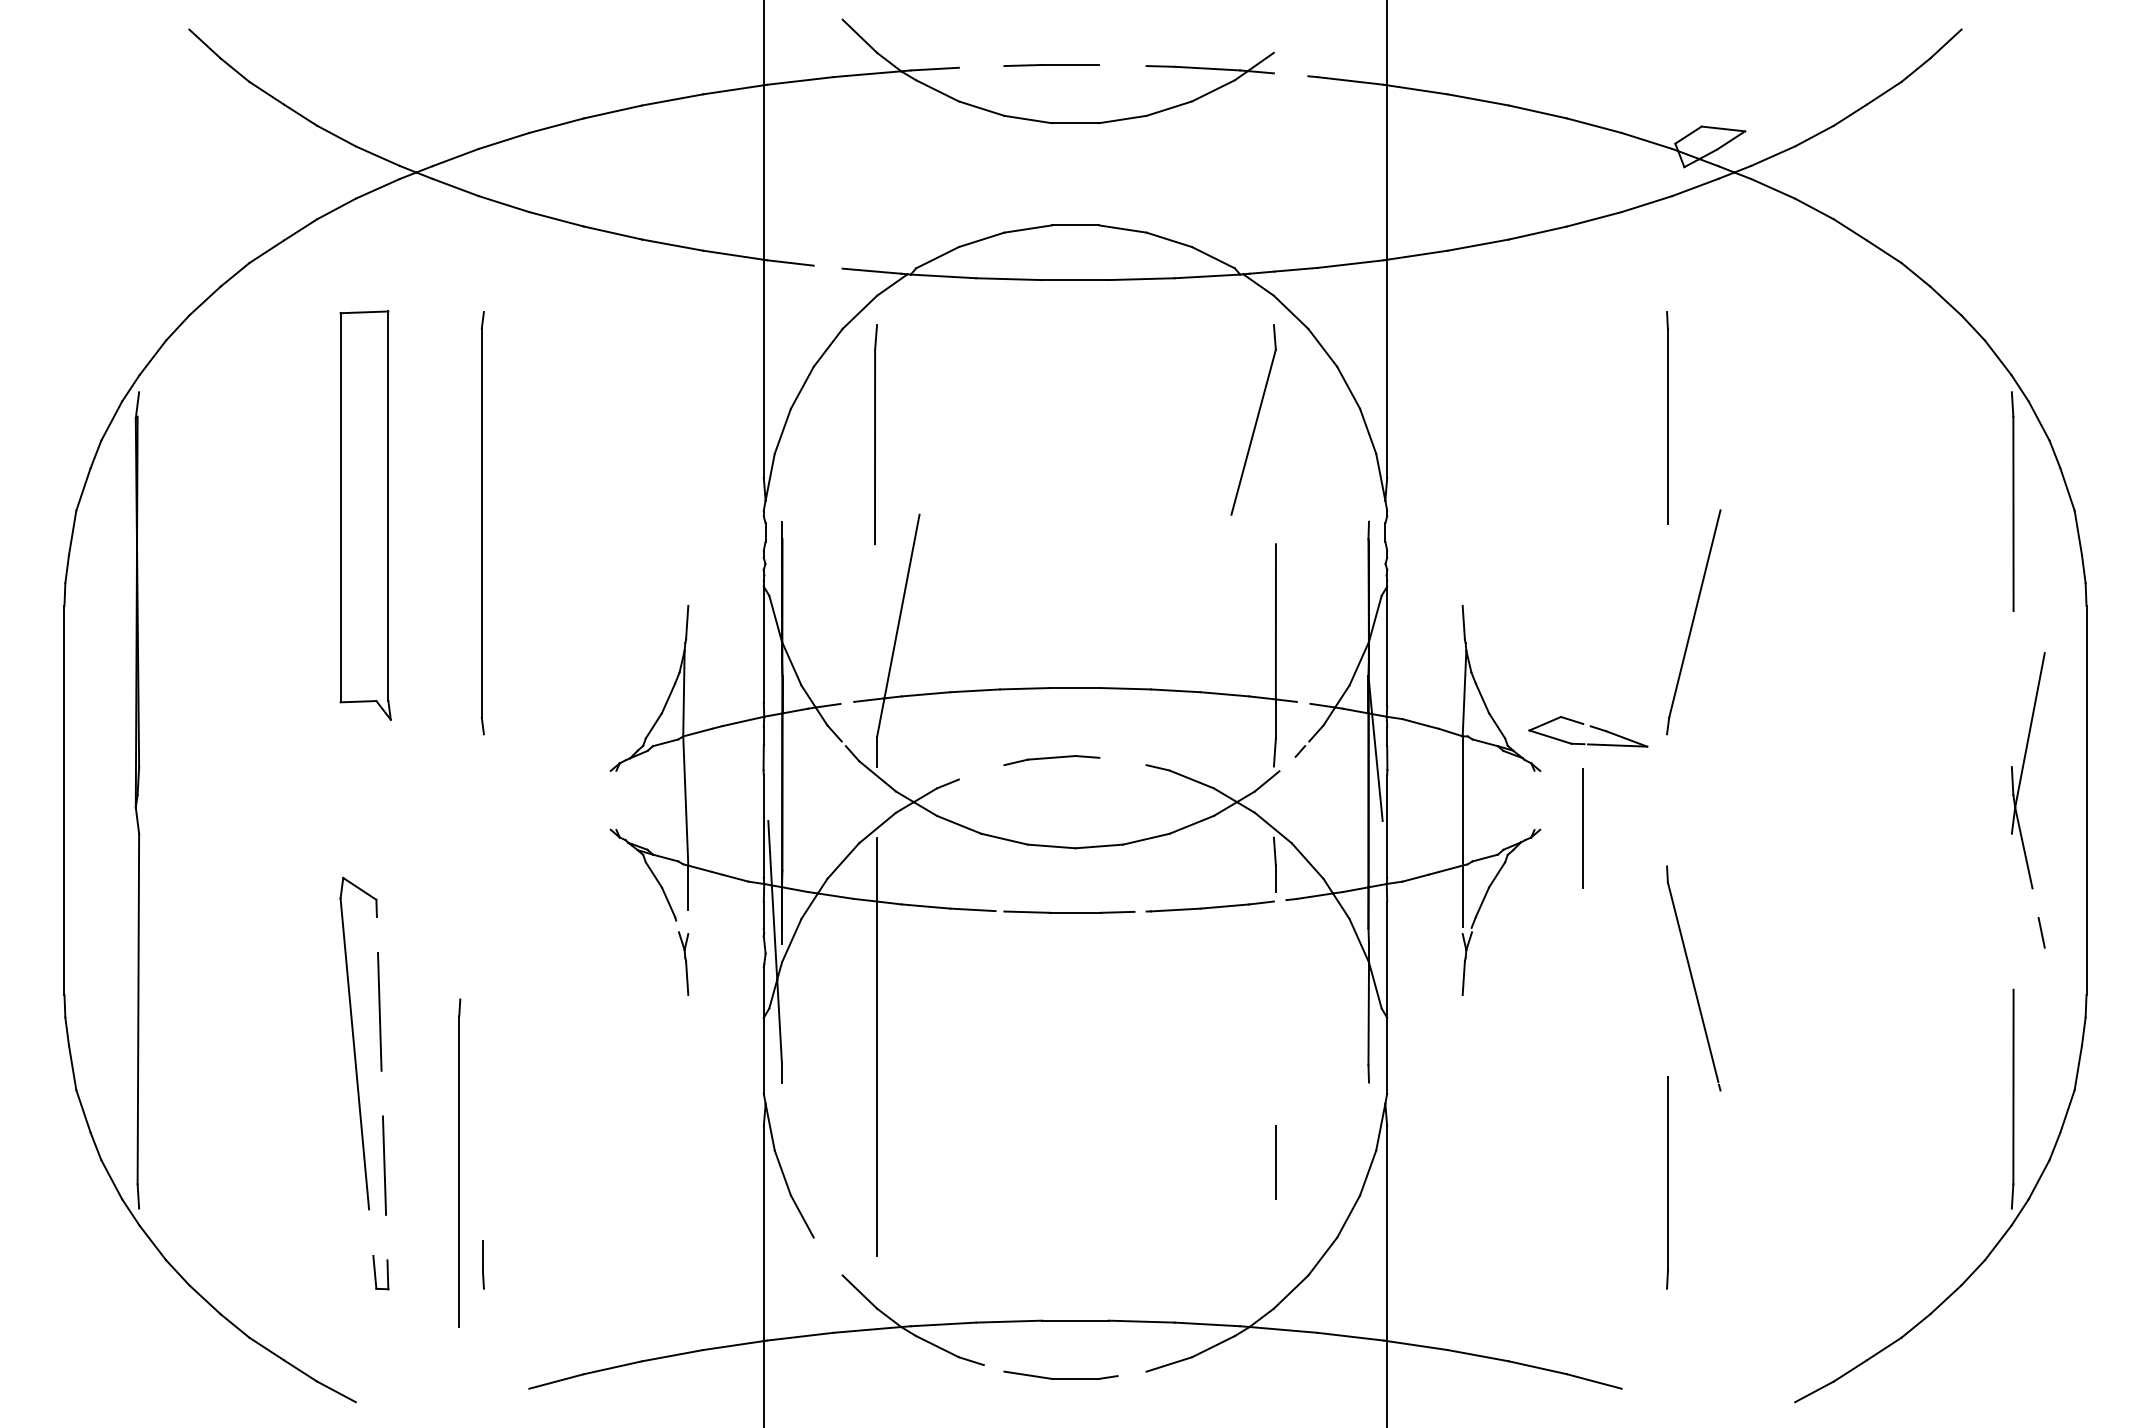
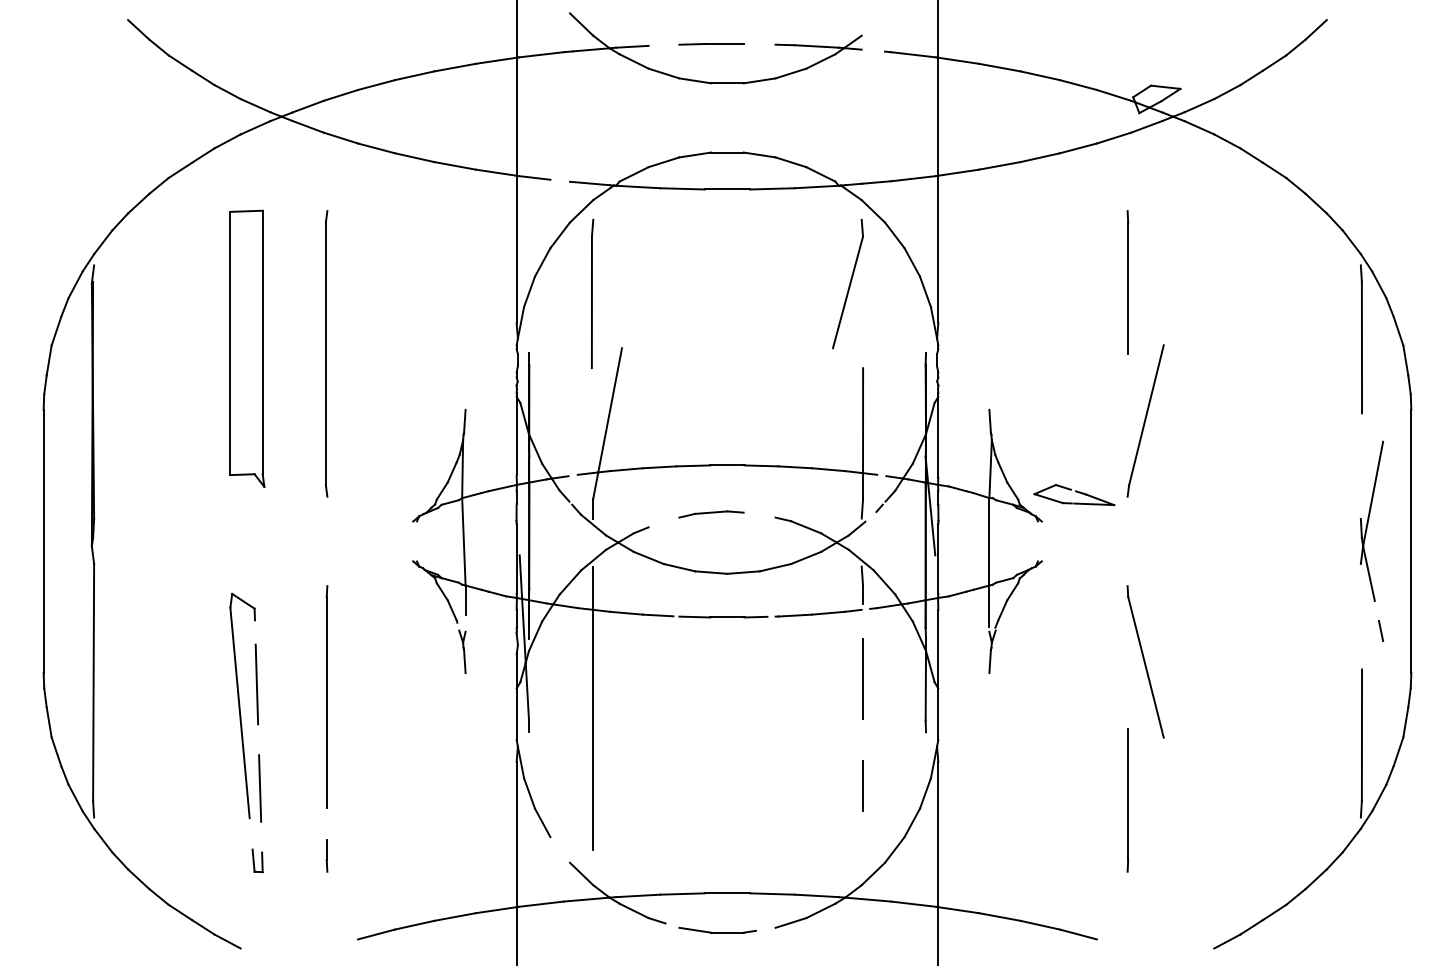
line: (1582, 827) -> (862, 678), moved
part: (459, 1162) -> (326, 696), moved

